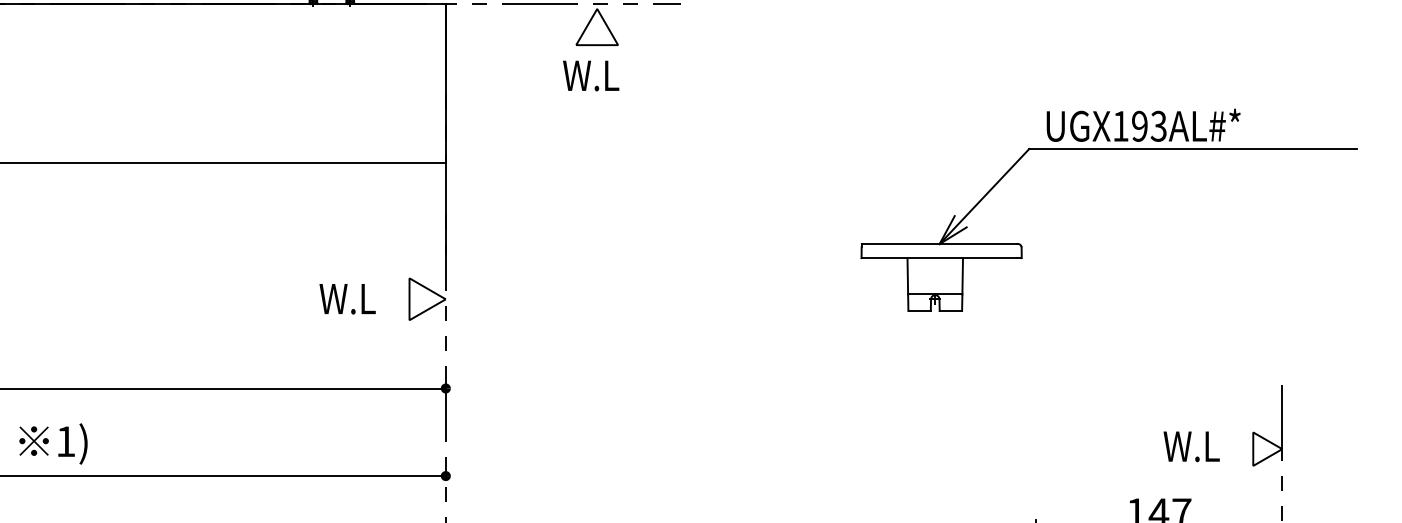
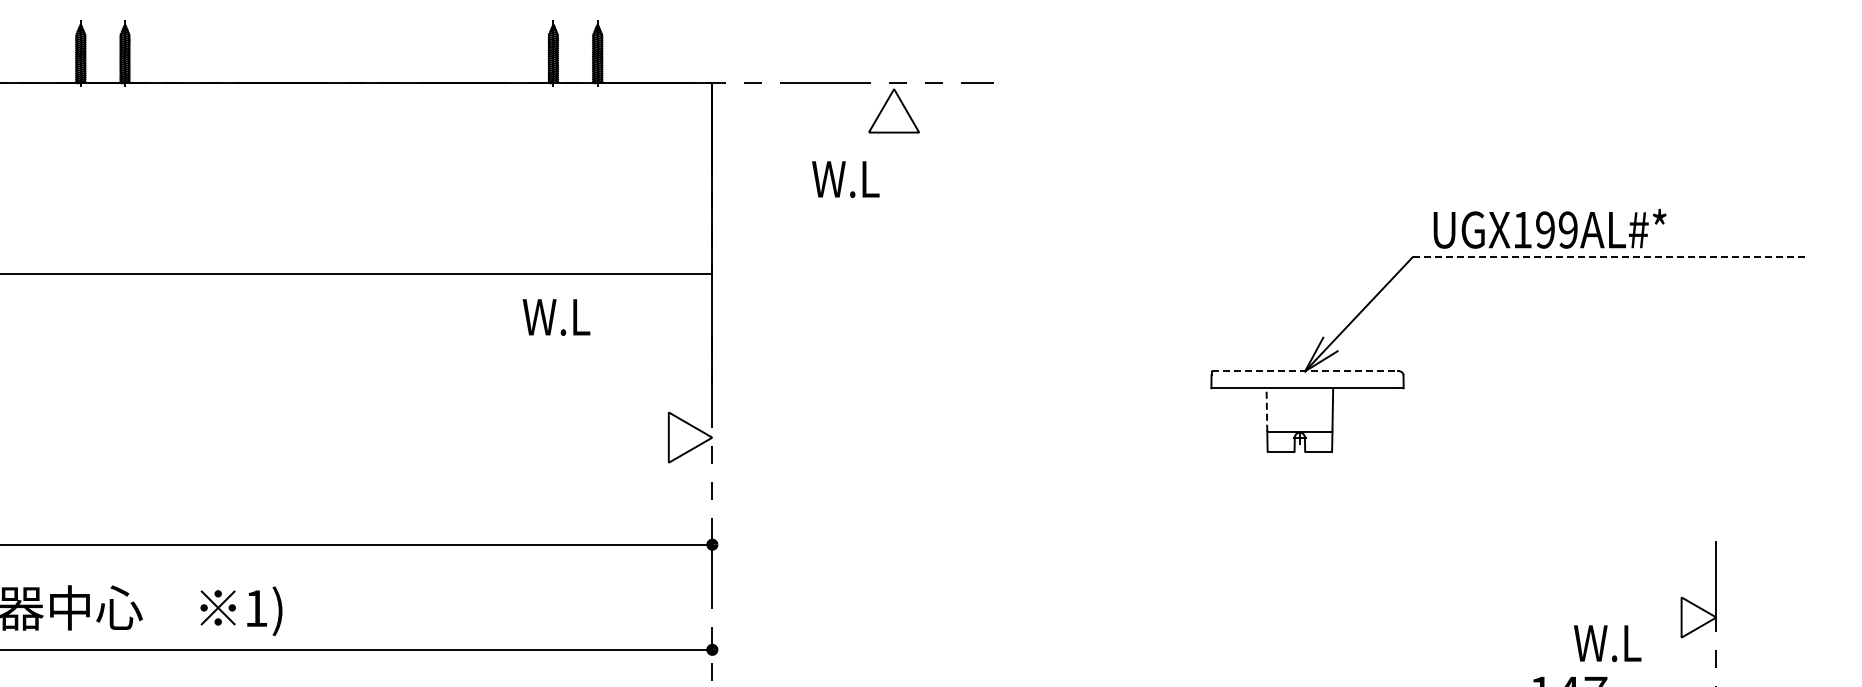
text: (590, 75) -> (845, 179), moved
text: (1158, 125) -> (1567, 229), UGX193AL#* -> UGX199AL#*
line: (1193, 149) -> (1609, 257), solid -> dashed
line: (939, 244) -> (1305, 371), solid -> dashed
line: (907, 276) -> (1266, 410), solid -> dashed
text: (347, 299) -> (556, 317), moved
text: (1191, 446) -> (1607, 643), moved

